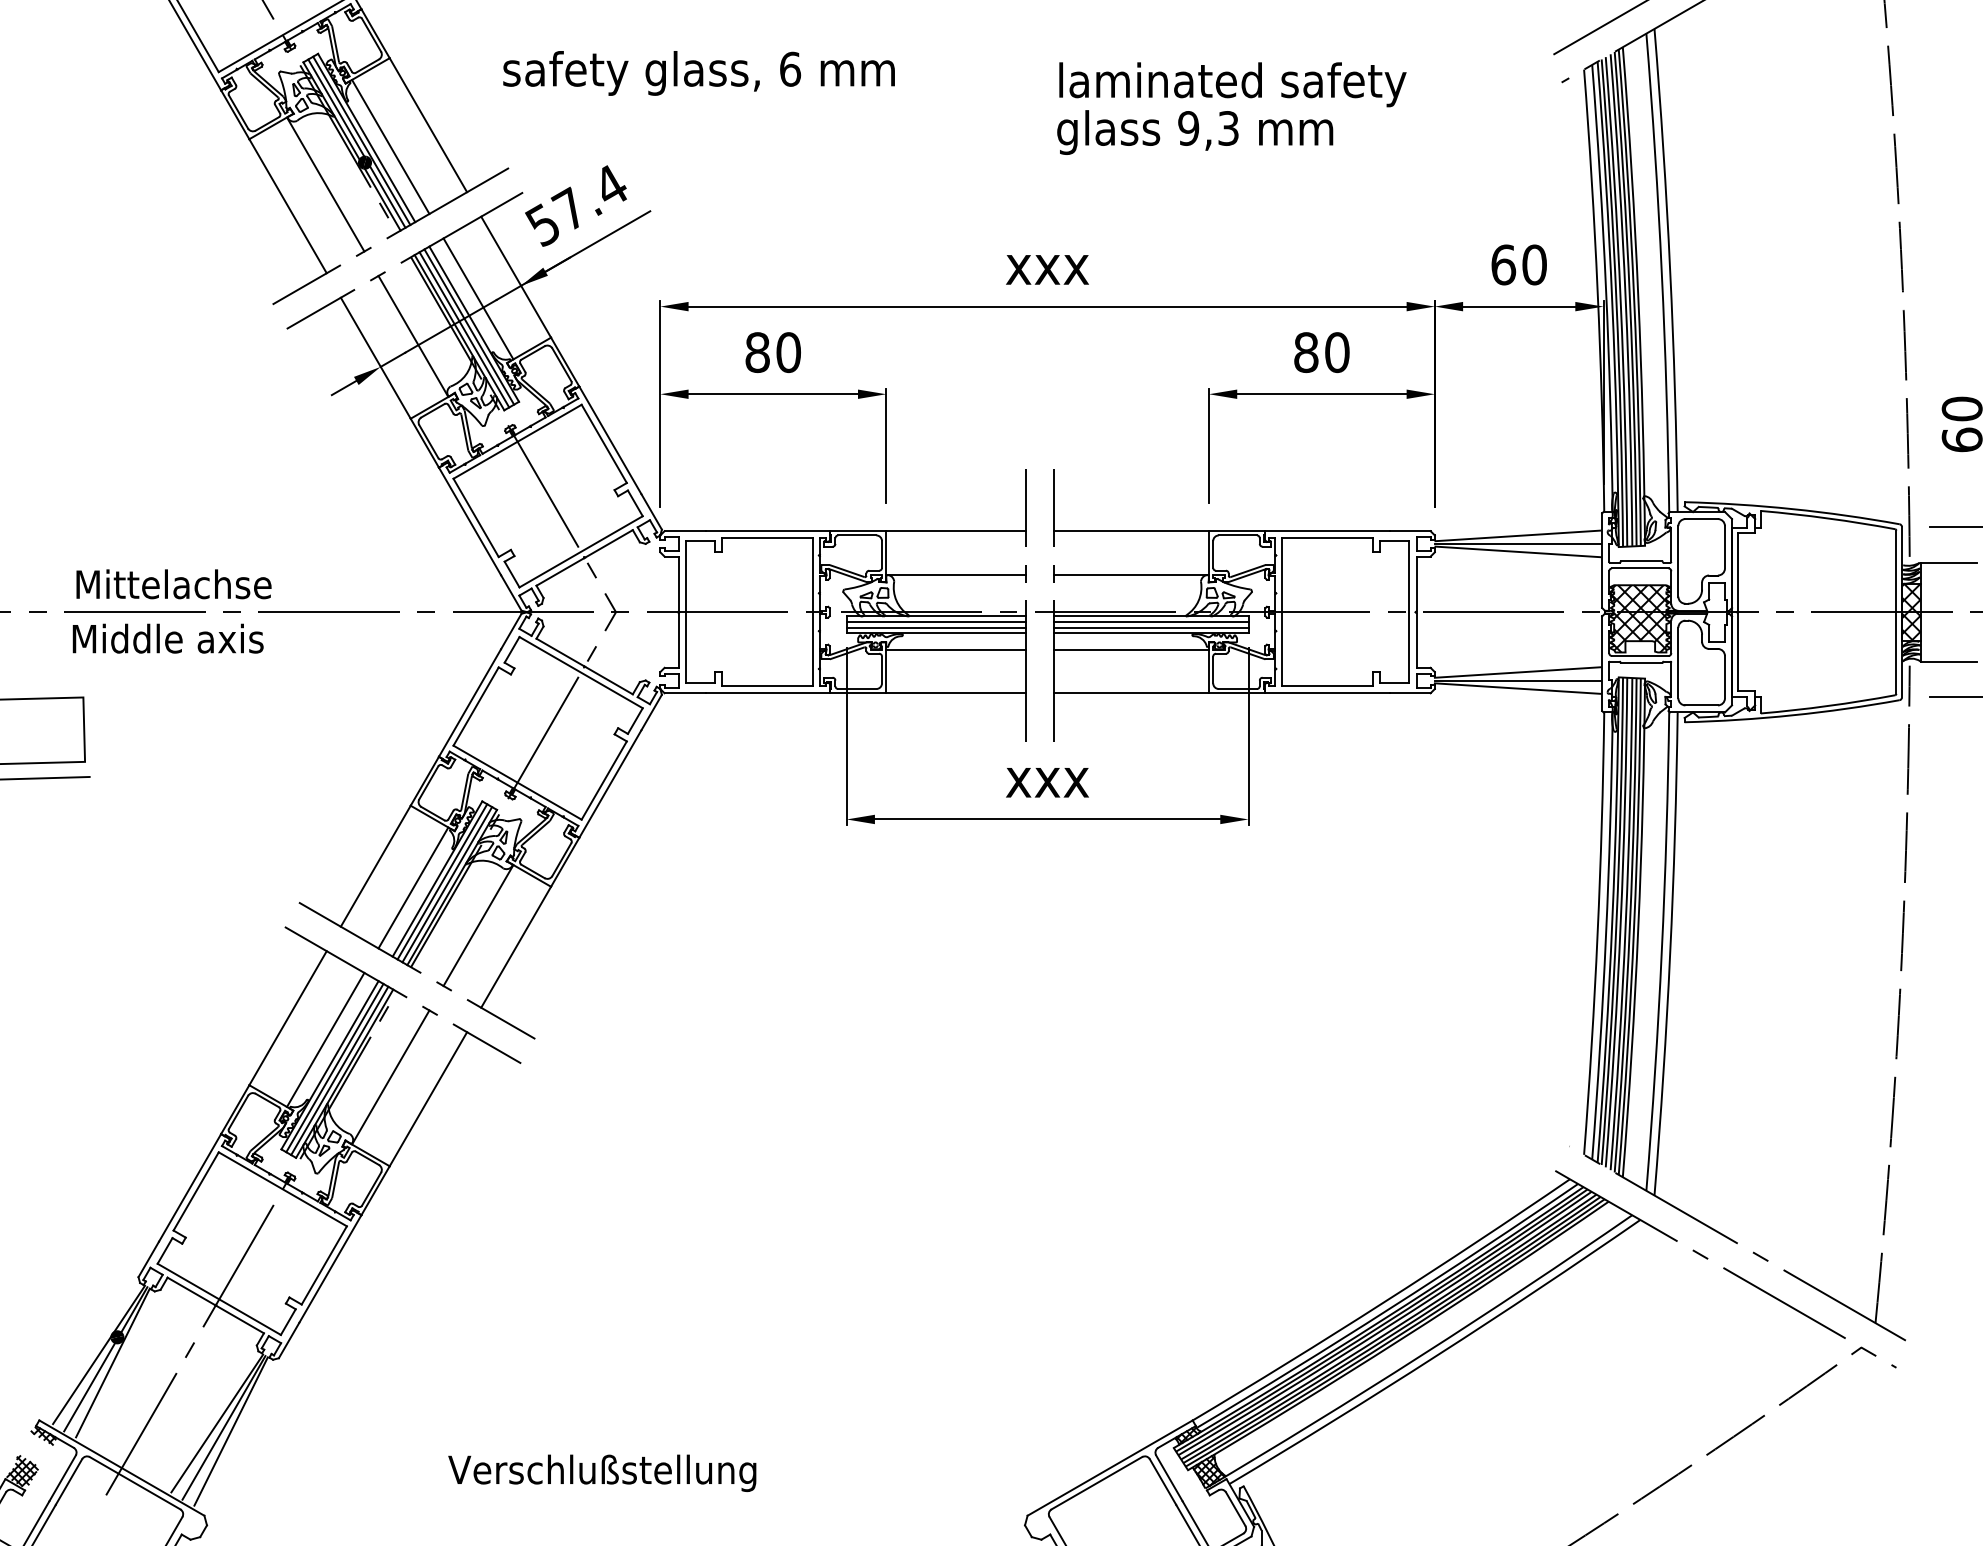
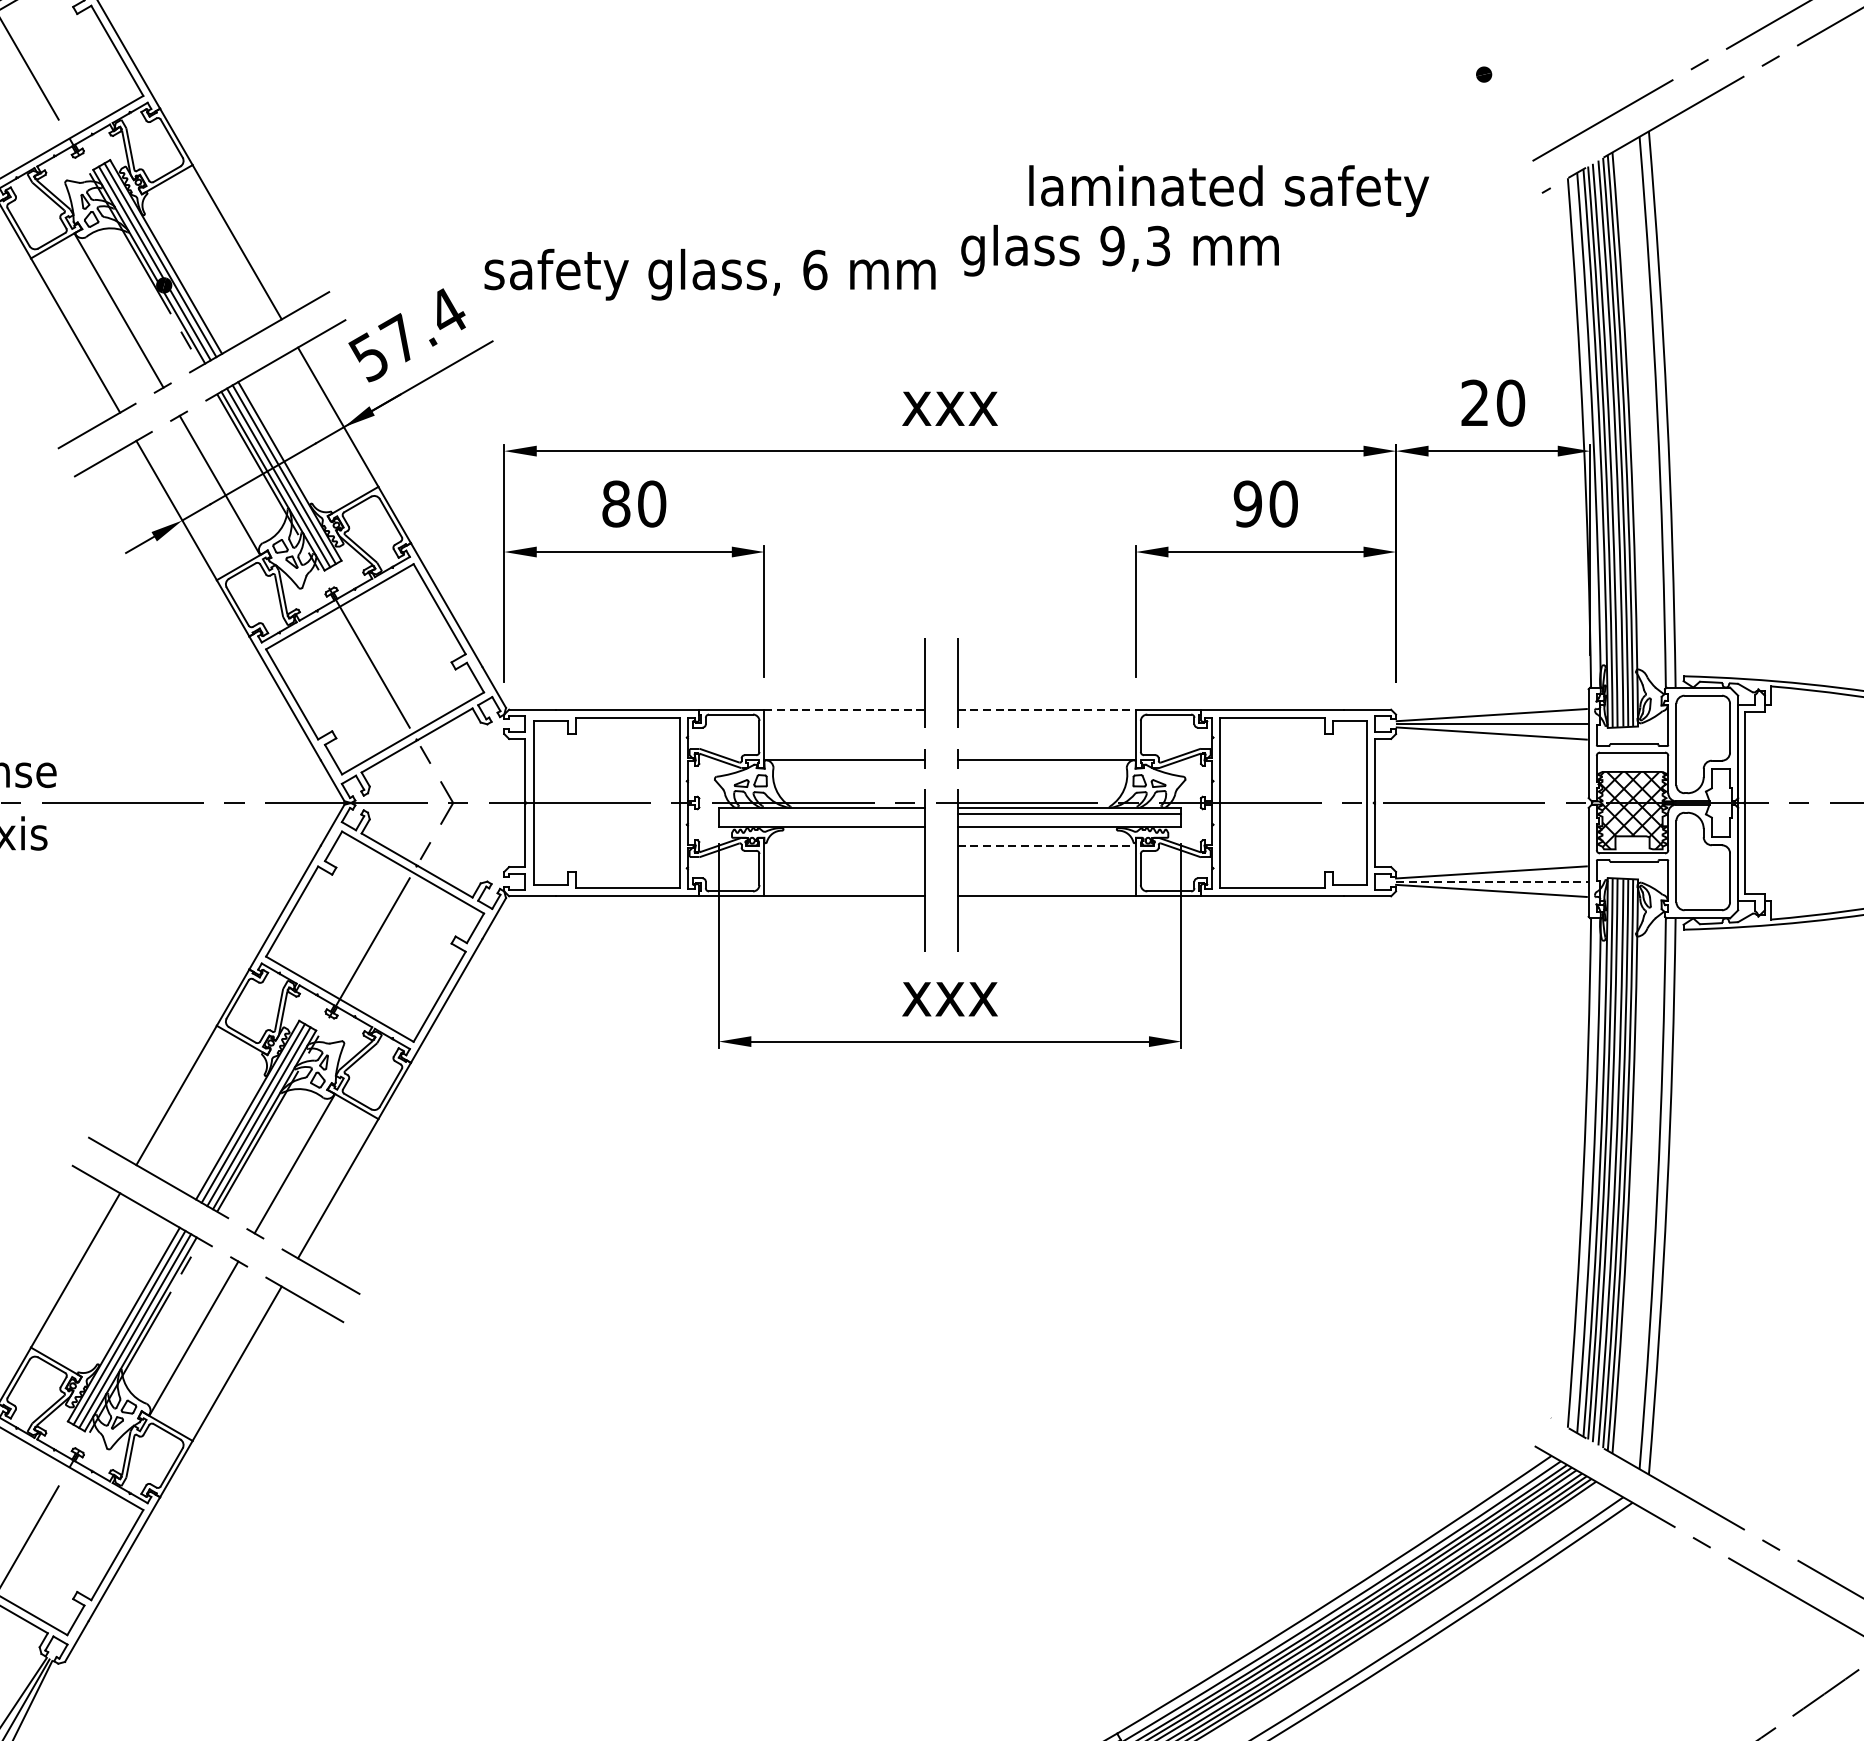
text: (698, 73) -> (709, 274), moved
text: (1232, 84) -> (1228, 190), moved
line: (390, 146) -> (193, 266), removed
text: (1503, 264) -> (1475, 402), 60 -> 20
line: (478, 298) -> (294, 441), removed
text: (1306, 352) -> (1248, 503), 80 -> 90
line: (956, 531) -> (845, 710), solid -> dashed
line: (1132, 531) -> (1047, 710), solid -> dashed
line: (935, 622) -> (821, 814), removed
line: (935, 627) -> (821, 820), removed
line: (1151, 627) -> (1069, 820), removed
line: (955, 649) -> (844, 845), removed
line: (1132, 649) -> (1047, 845), solid -> dashed
line: (1518, 680) -> (1492, 881), solid -> dashed
line: (413, 887) -> (220, 1119), removed
line: (325, 1039) -> (118, 1294), removed

